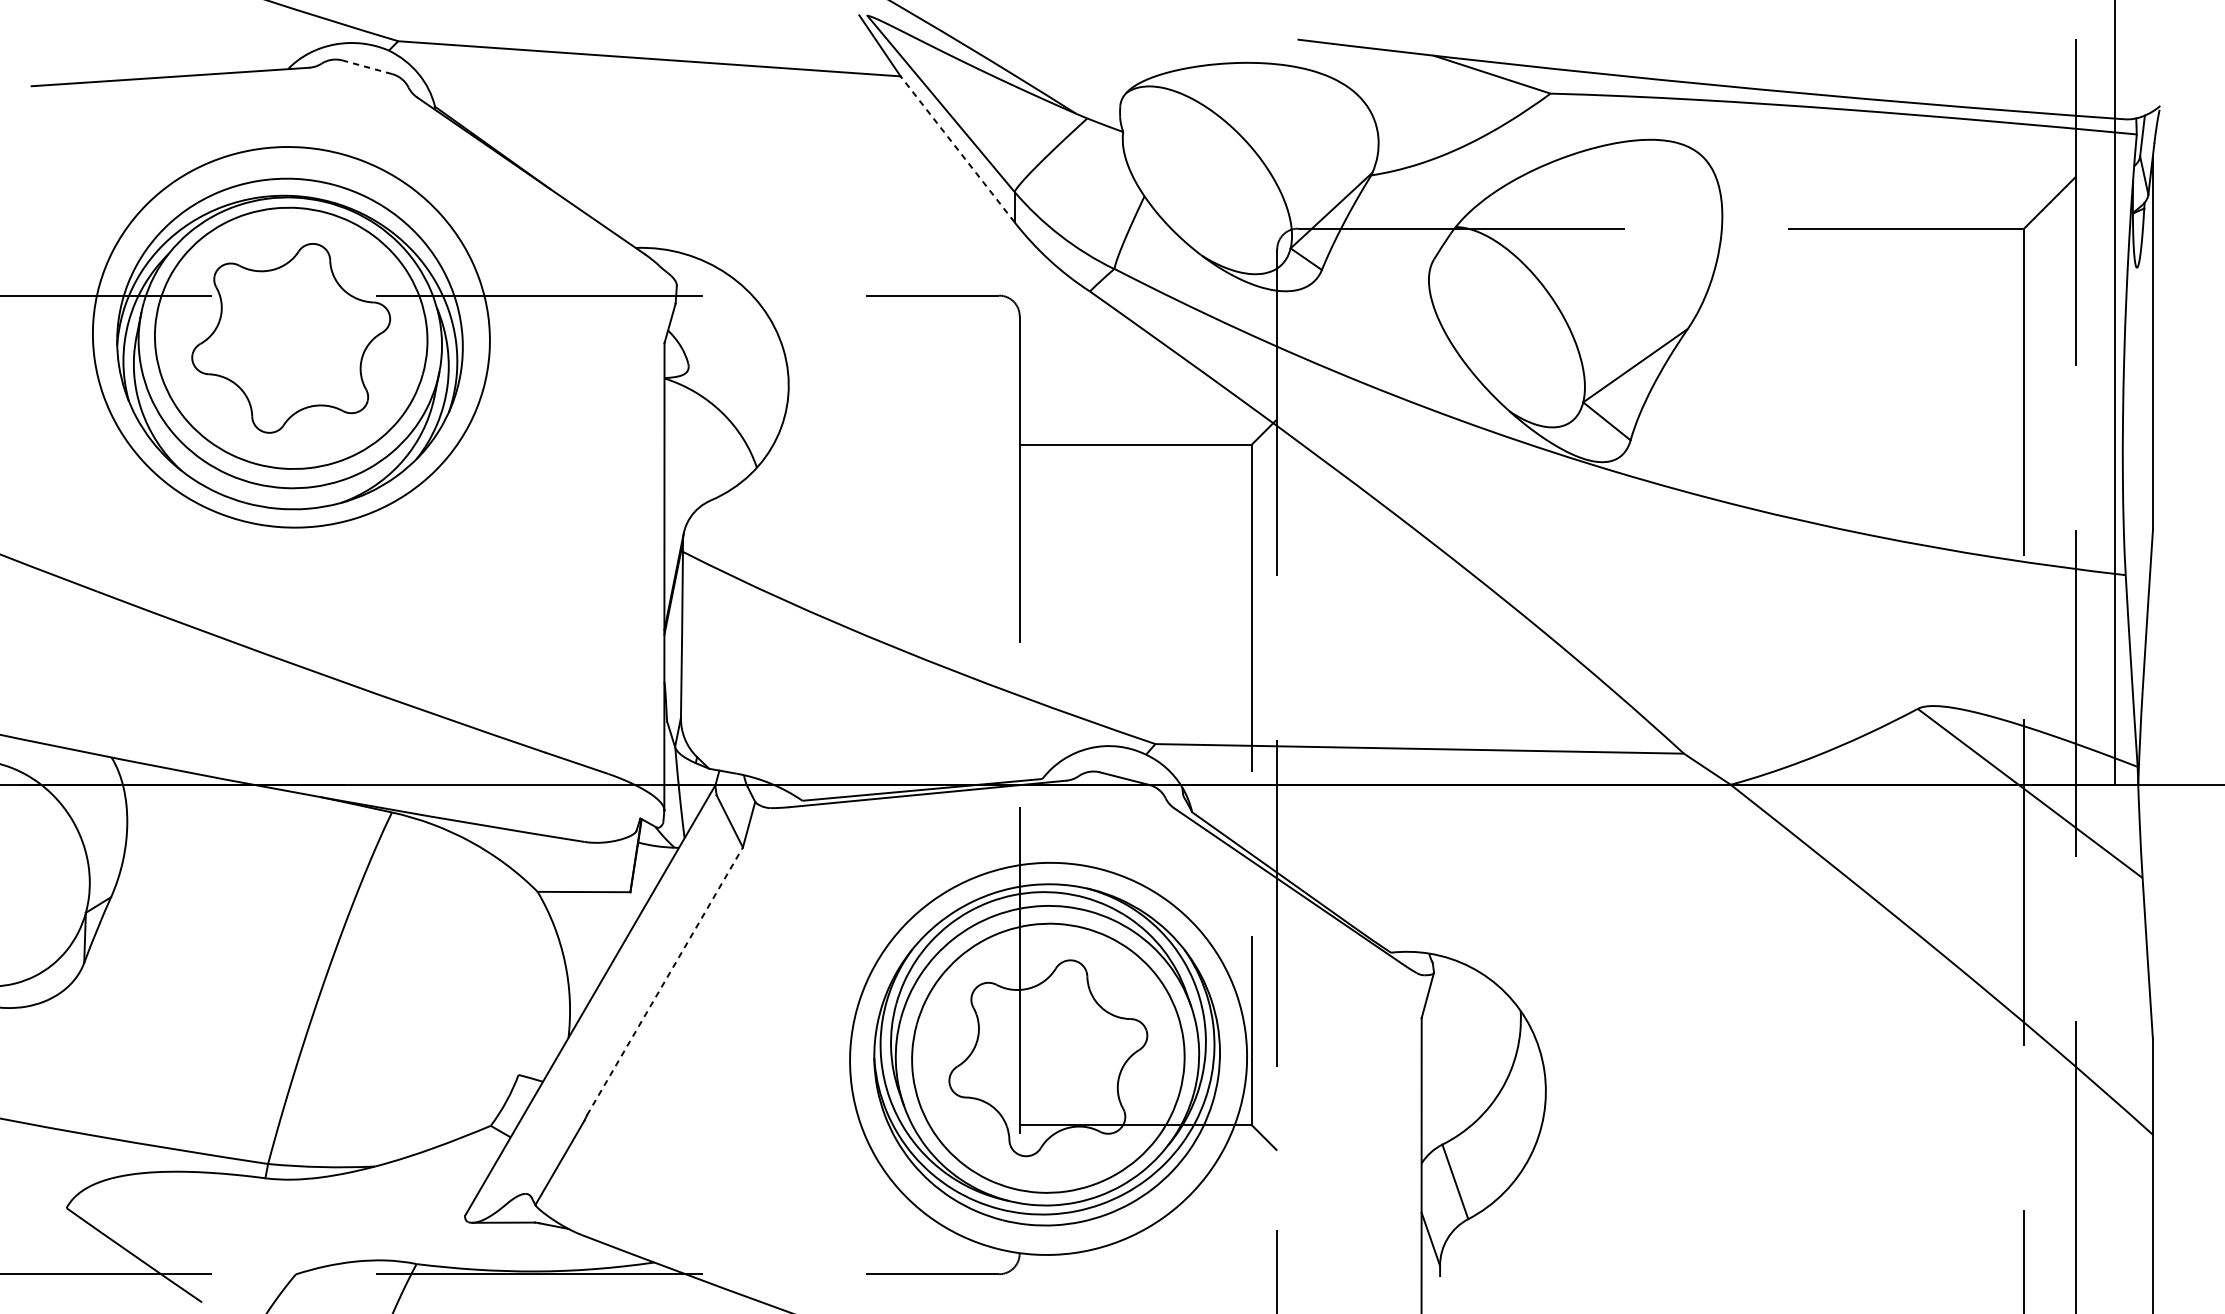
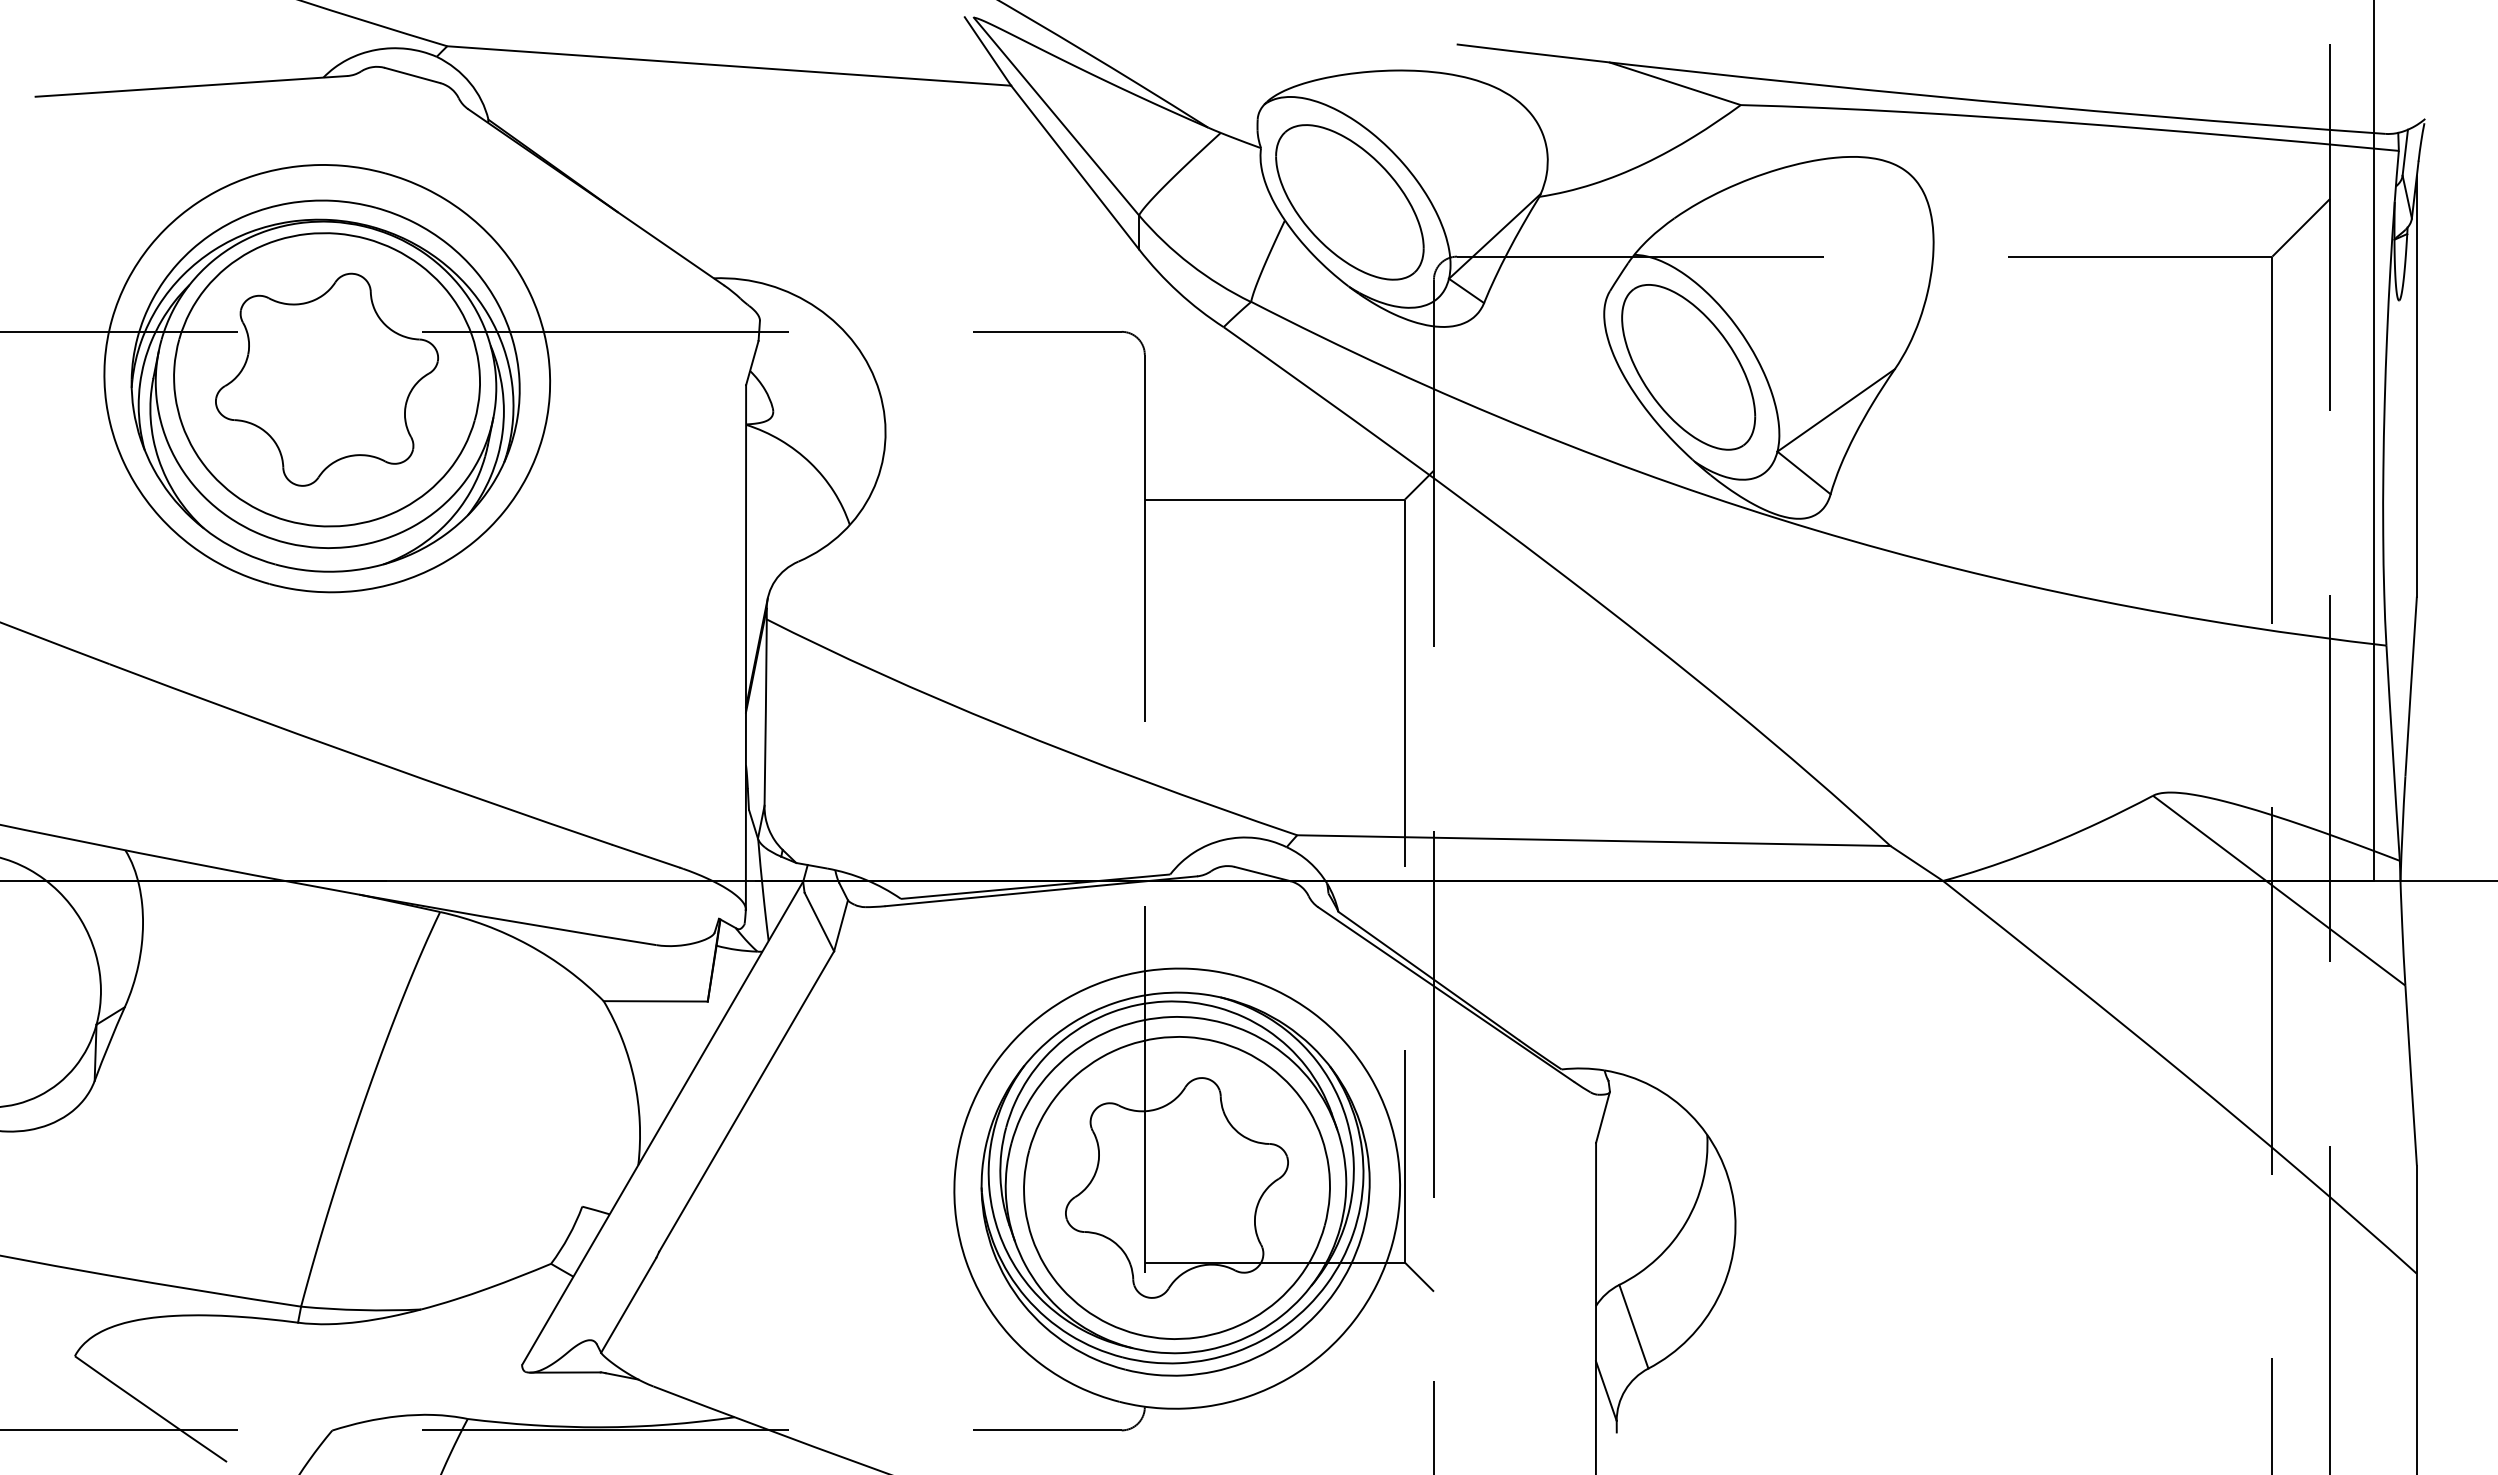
line: (367, 67) -> (412, 75), dashed -> solid
line: (957, 149) -> (1075, 167), dashed -> solid
part: (1202, 180) -> (1349, 202), added
part: (1504, 327) -> (1688, 367), added
line: (664, 981) -> (746, 1101), dashed -> solid

